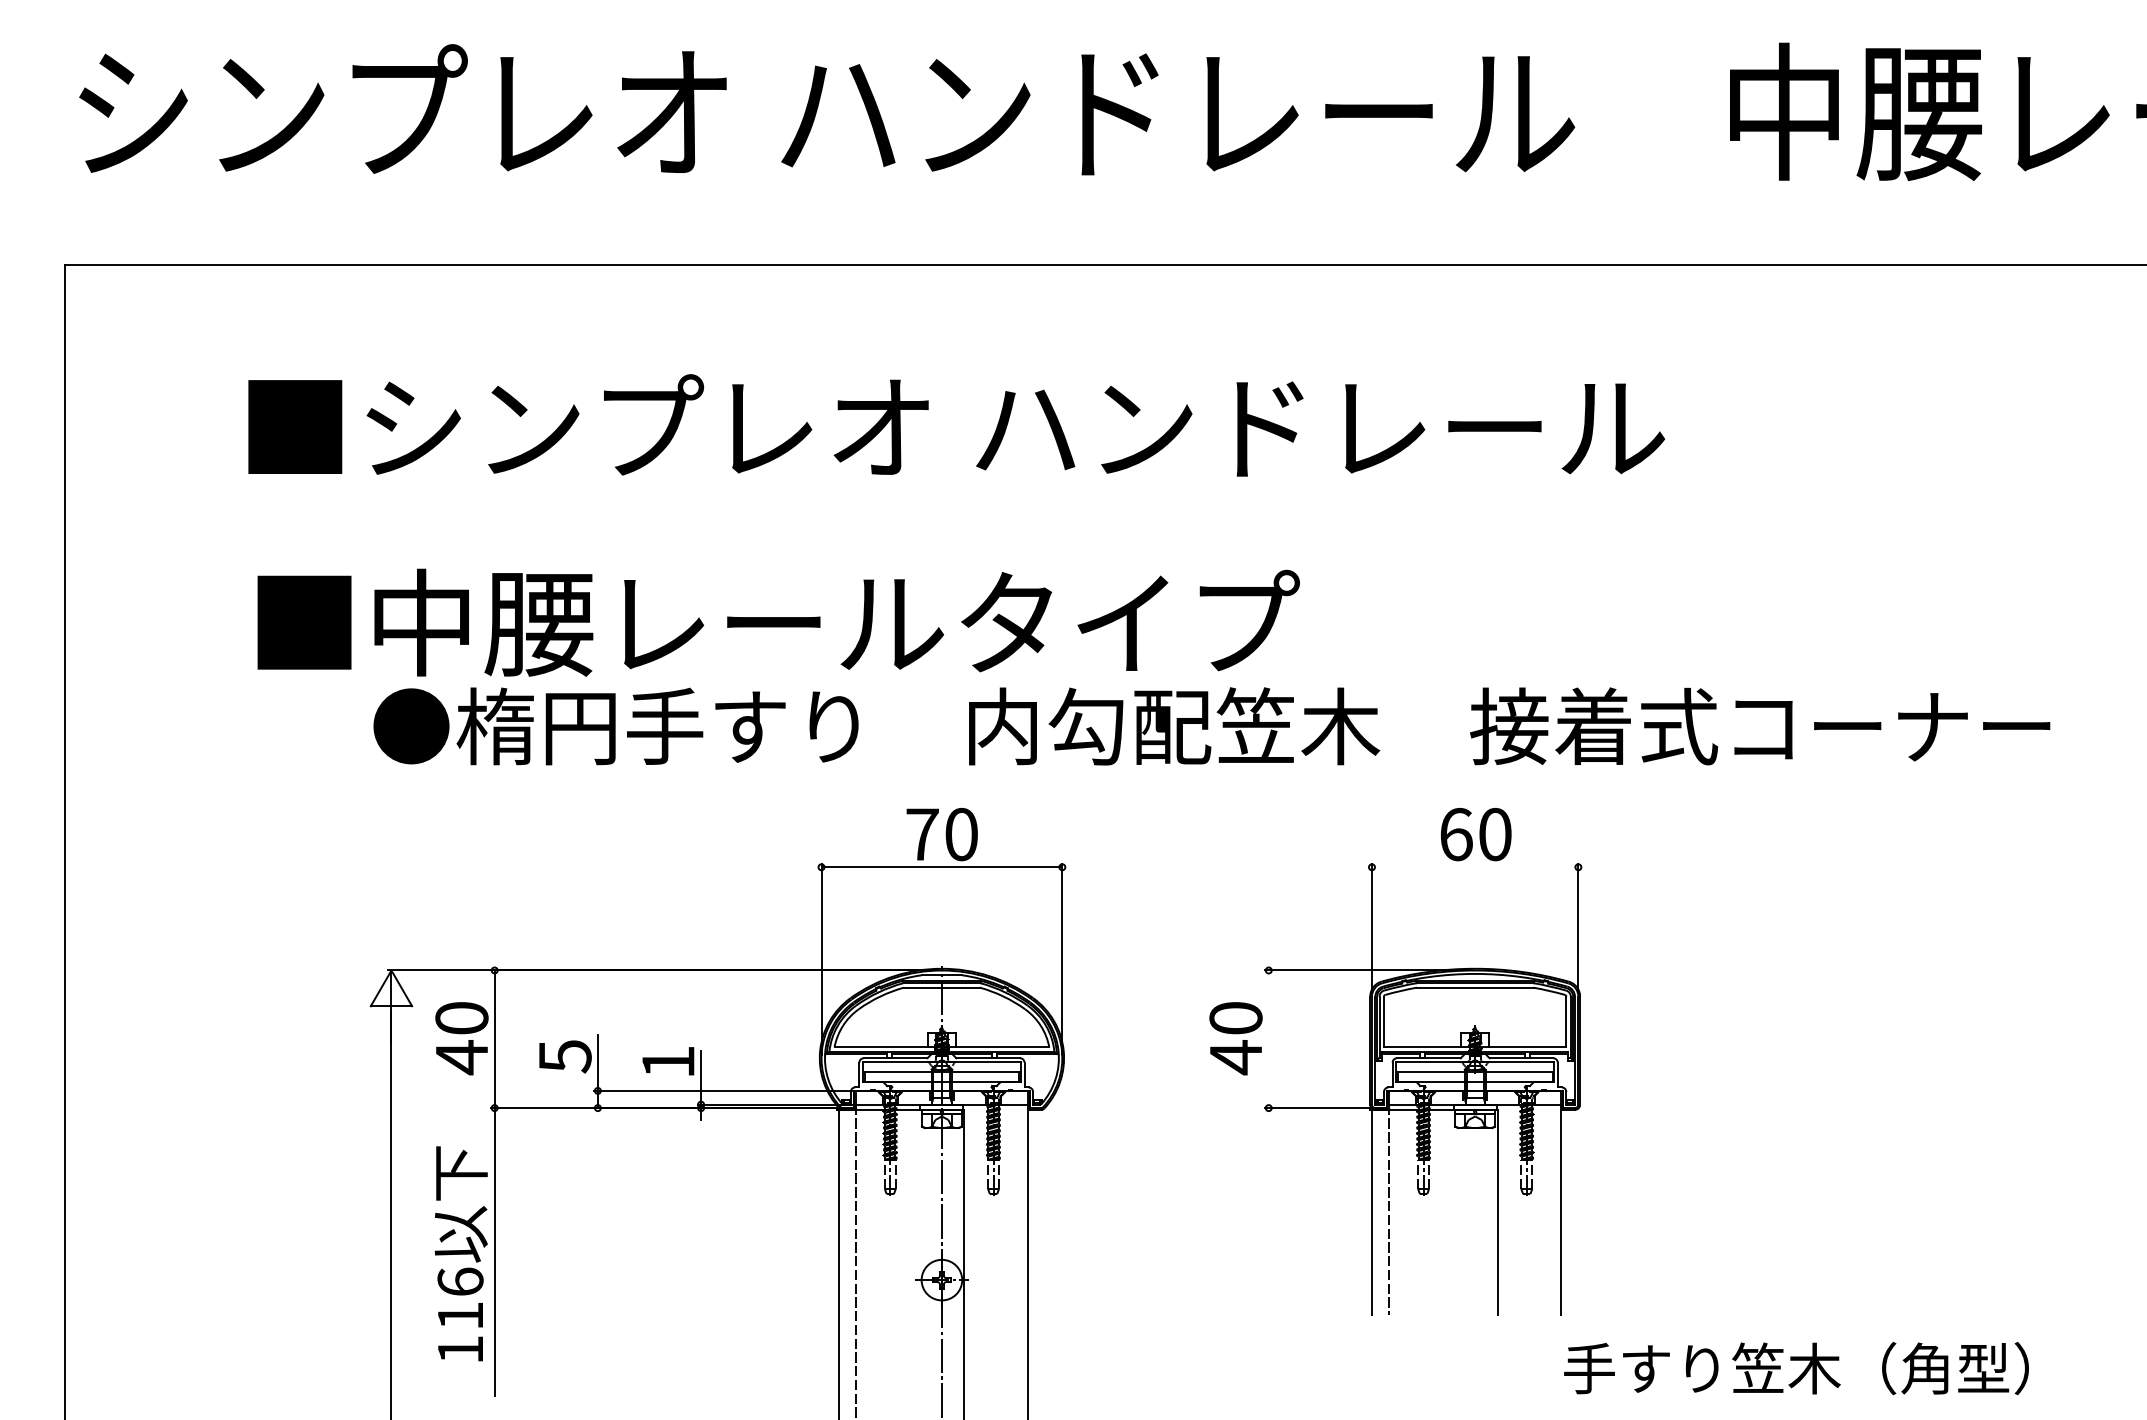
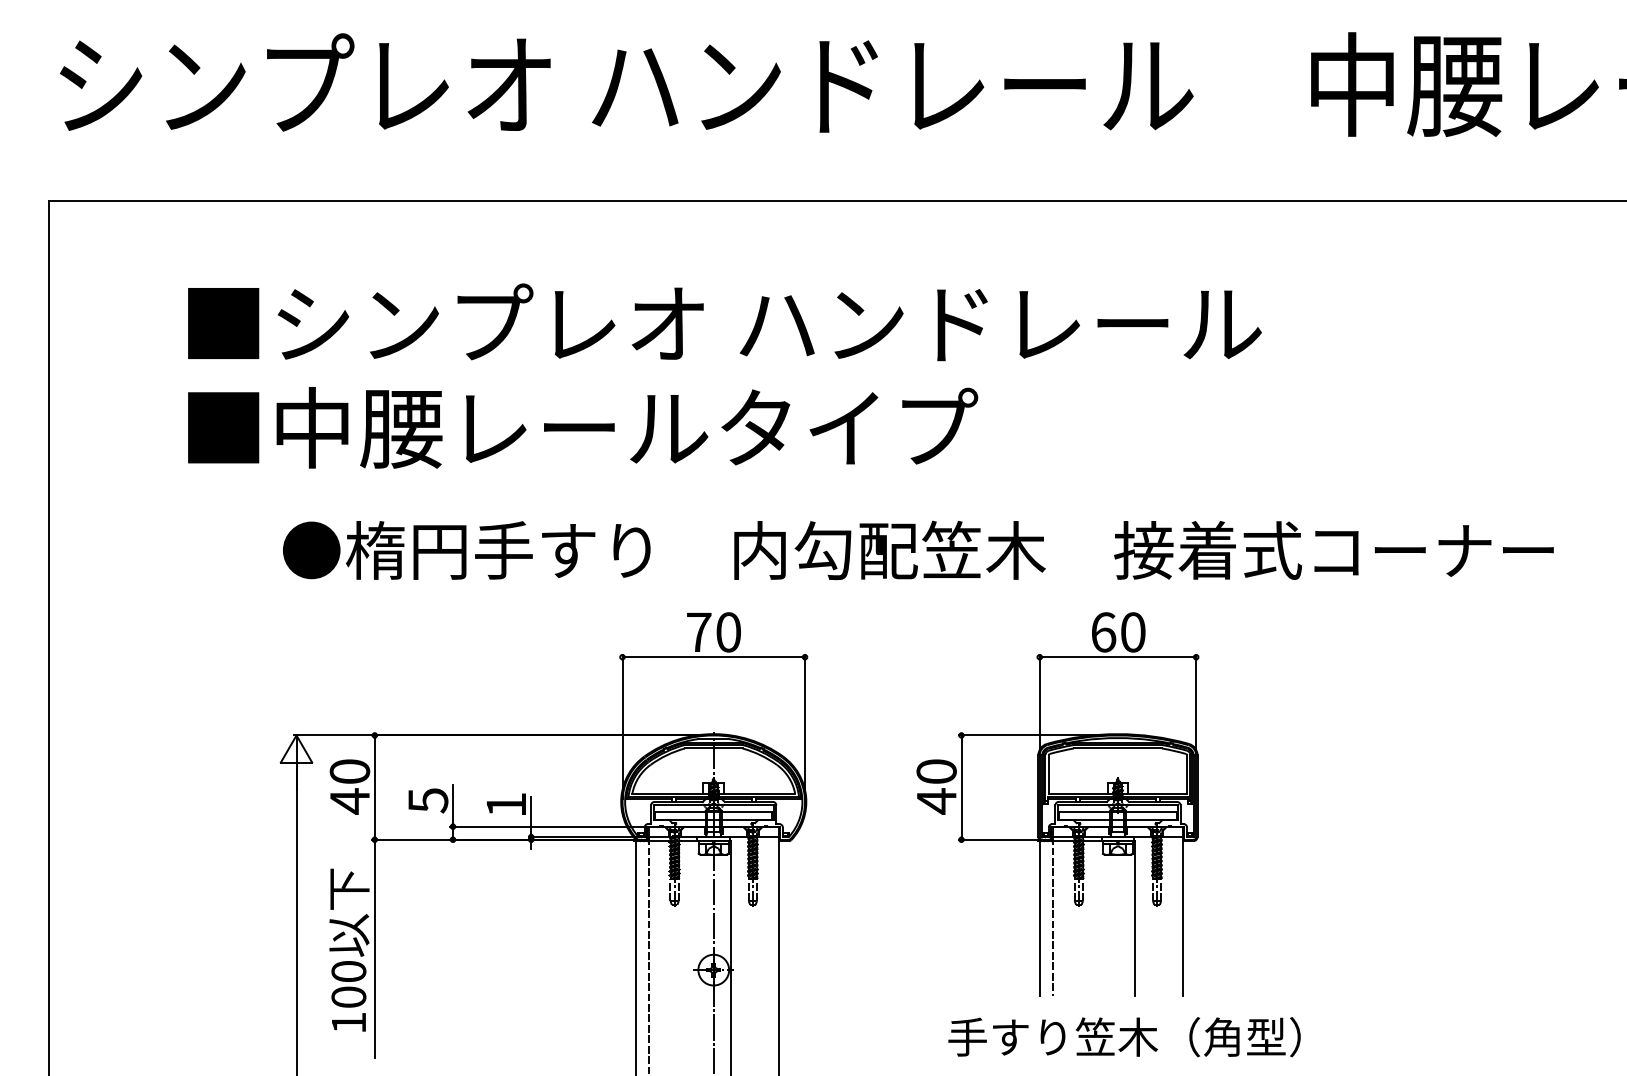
text: (779, 622) -> (583, 427), moved
line: (1474, 867) -> (1117, 657), added
line: (1268, 1039) -> (961, 787), added
text: (460, 1297) -> (348, 983), 116 -> 100
text: (1796, 1368) -> (1124, 1037), moved

